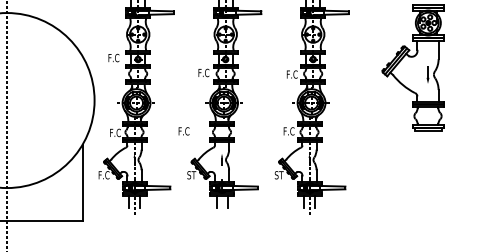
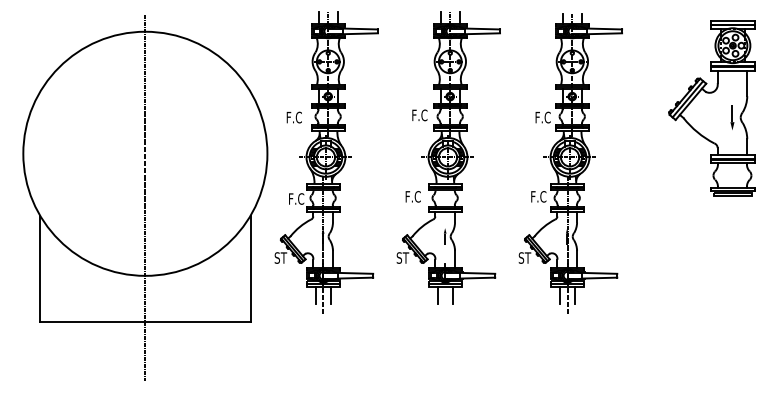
text: (113, 58) -> (293, 117), moved
text: (183, 131) -> (412, 196), moved
text: (103, 174) -> (280, 257), F.C -> ST

